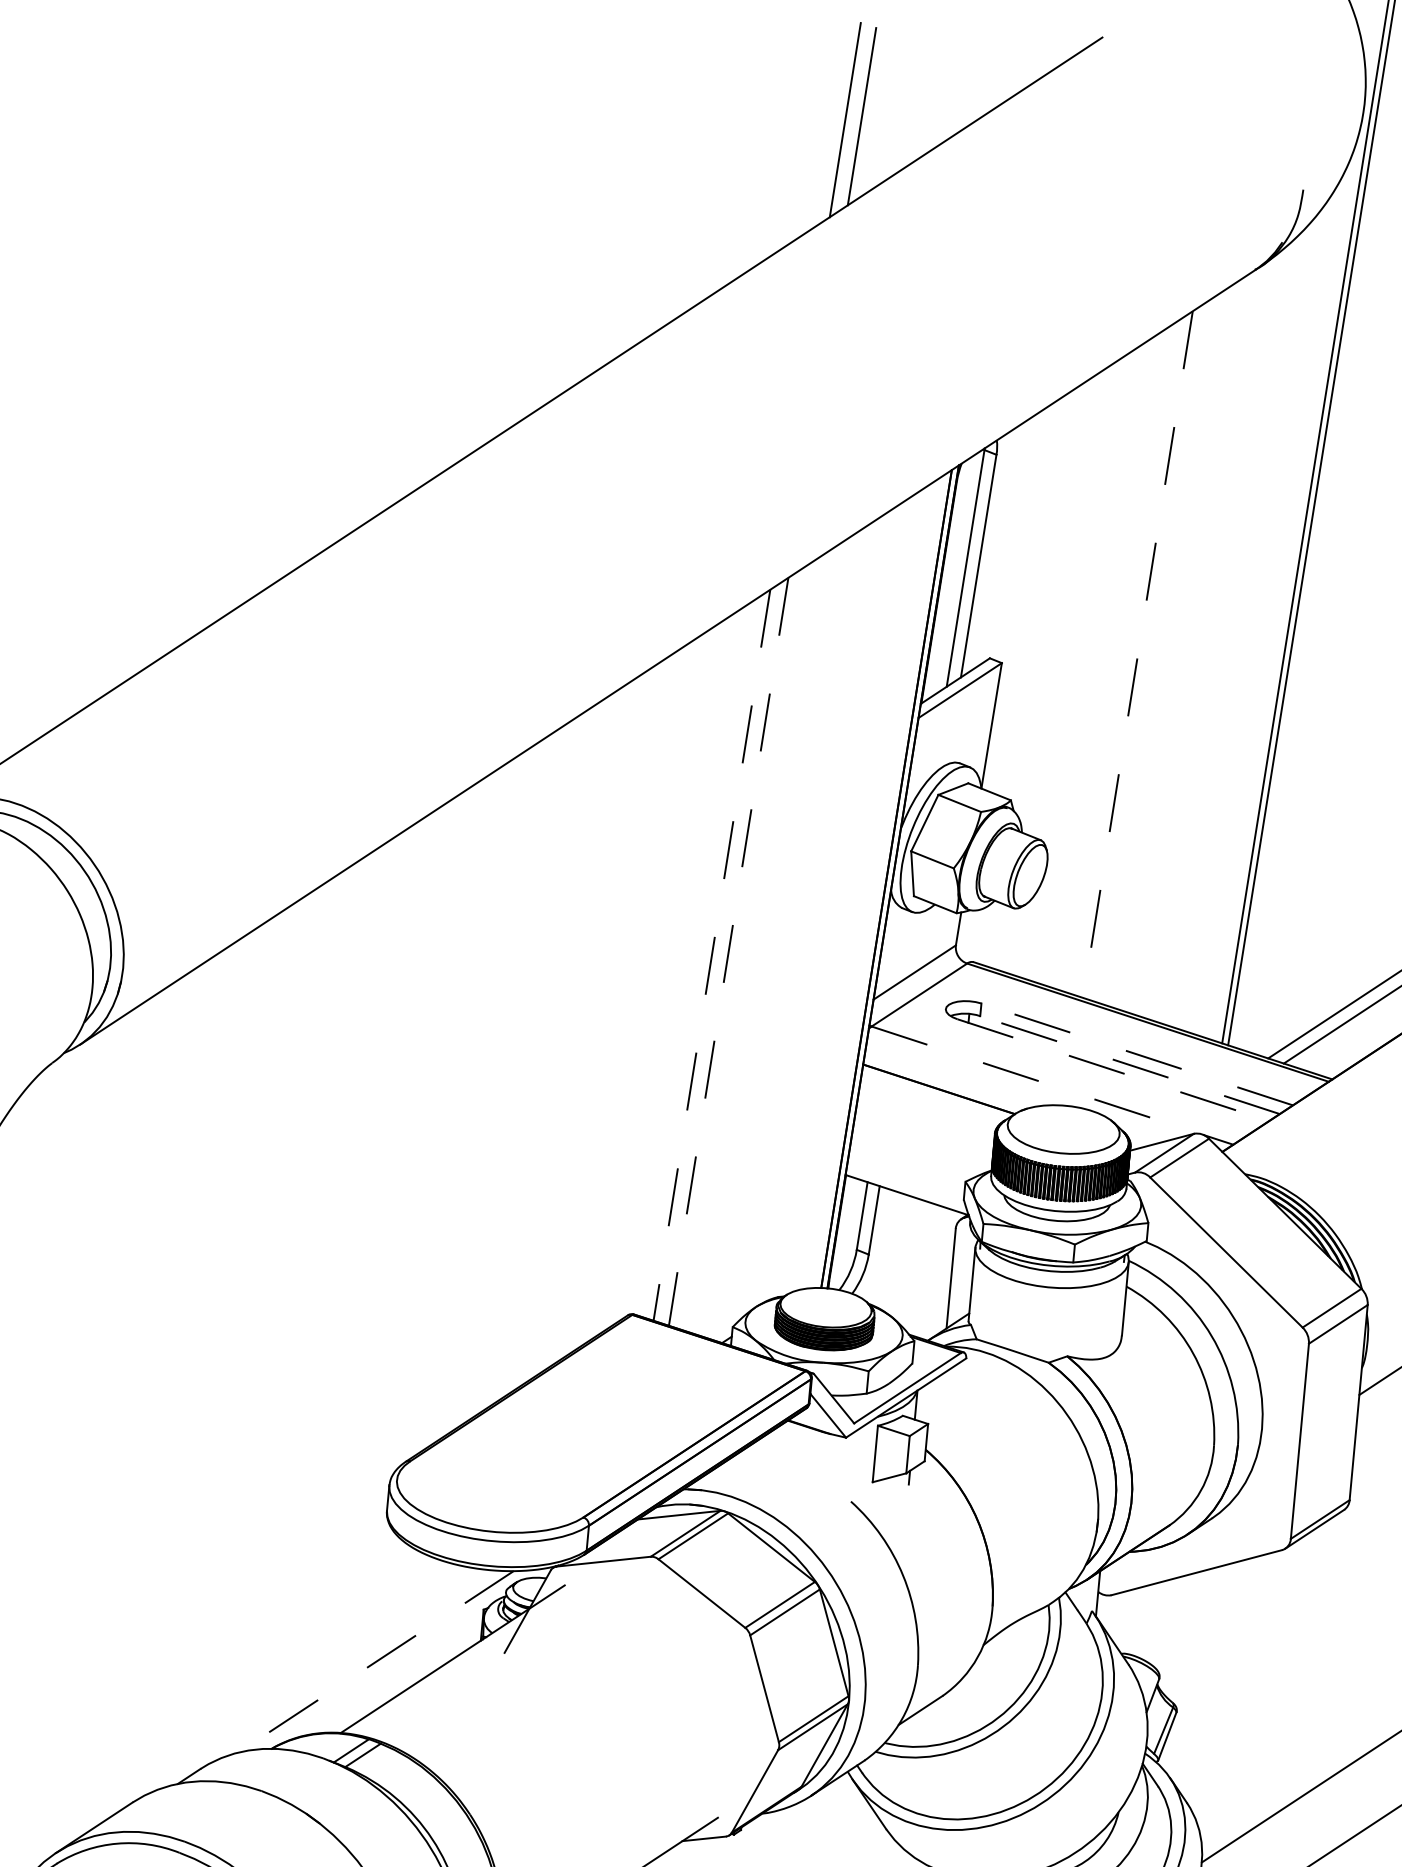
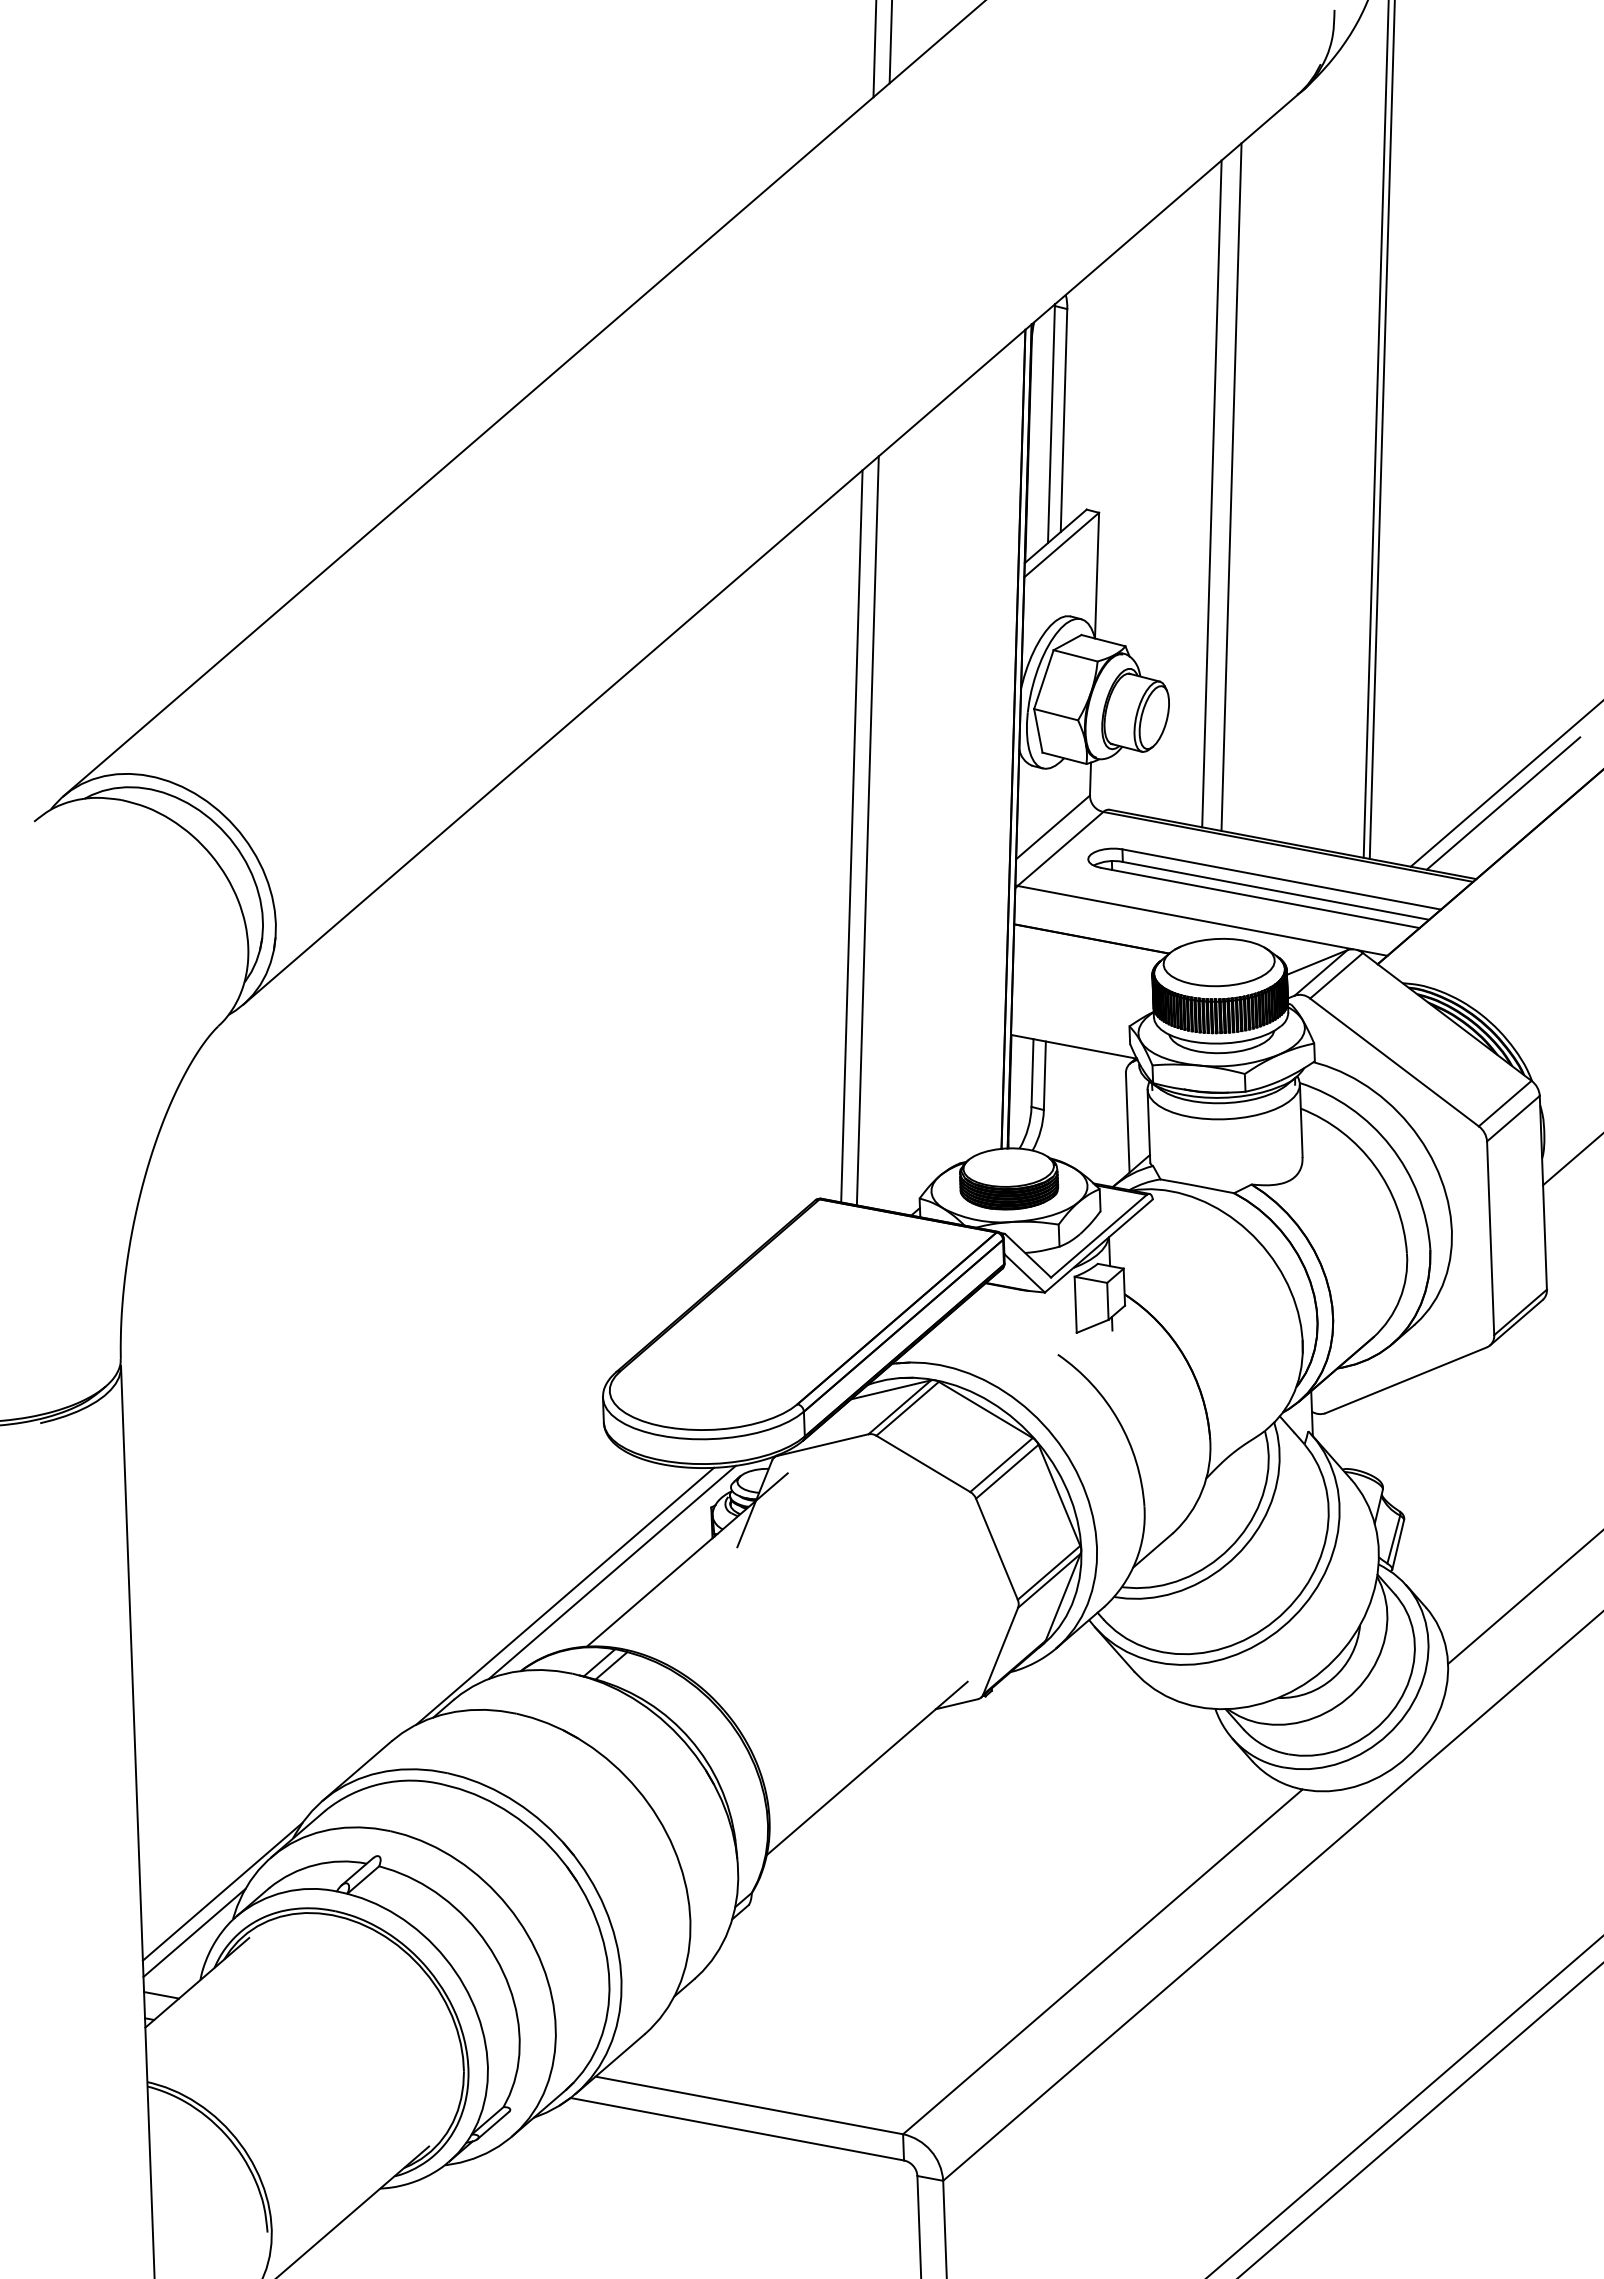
line: (1137, 654) -> (1231, 487), dashed -> solid
line: (1117, 658) -> (1211, 493), added
line: (728, 951) -> (867, 830), dashed -> solid
line: (711, 955) -> (851, 836), dashed -> solid
line: (1136, 1054) -> (1281, 879), dashed -> solid
line: (1130, 1064) -> (1276, 890), dashed -> solid
line: (1113, 1070) -> (1260, 898), dashed -> solid
line: (1035, 1080) -> (1185, 917), dashed -> solid
line: (376, 1661) -> (612, 1572), dashed -> solid
line: (326, 1678) -> (565, 1595), added

